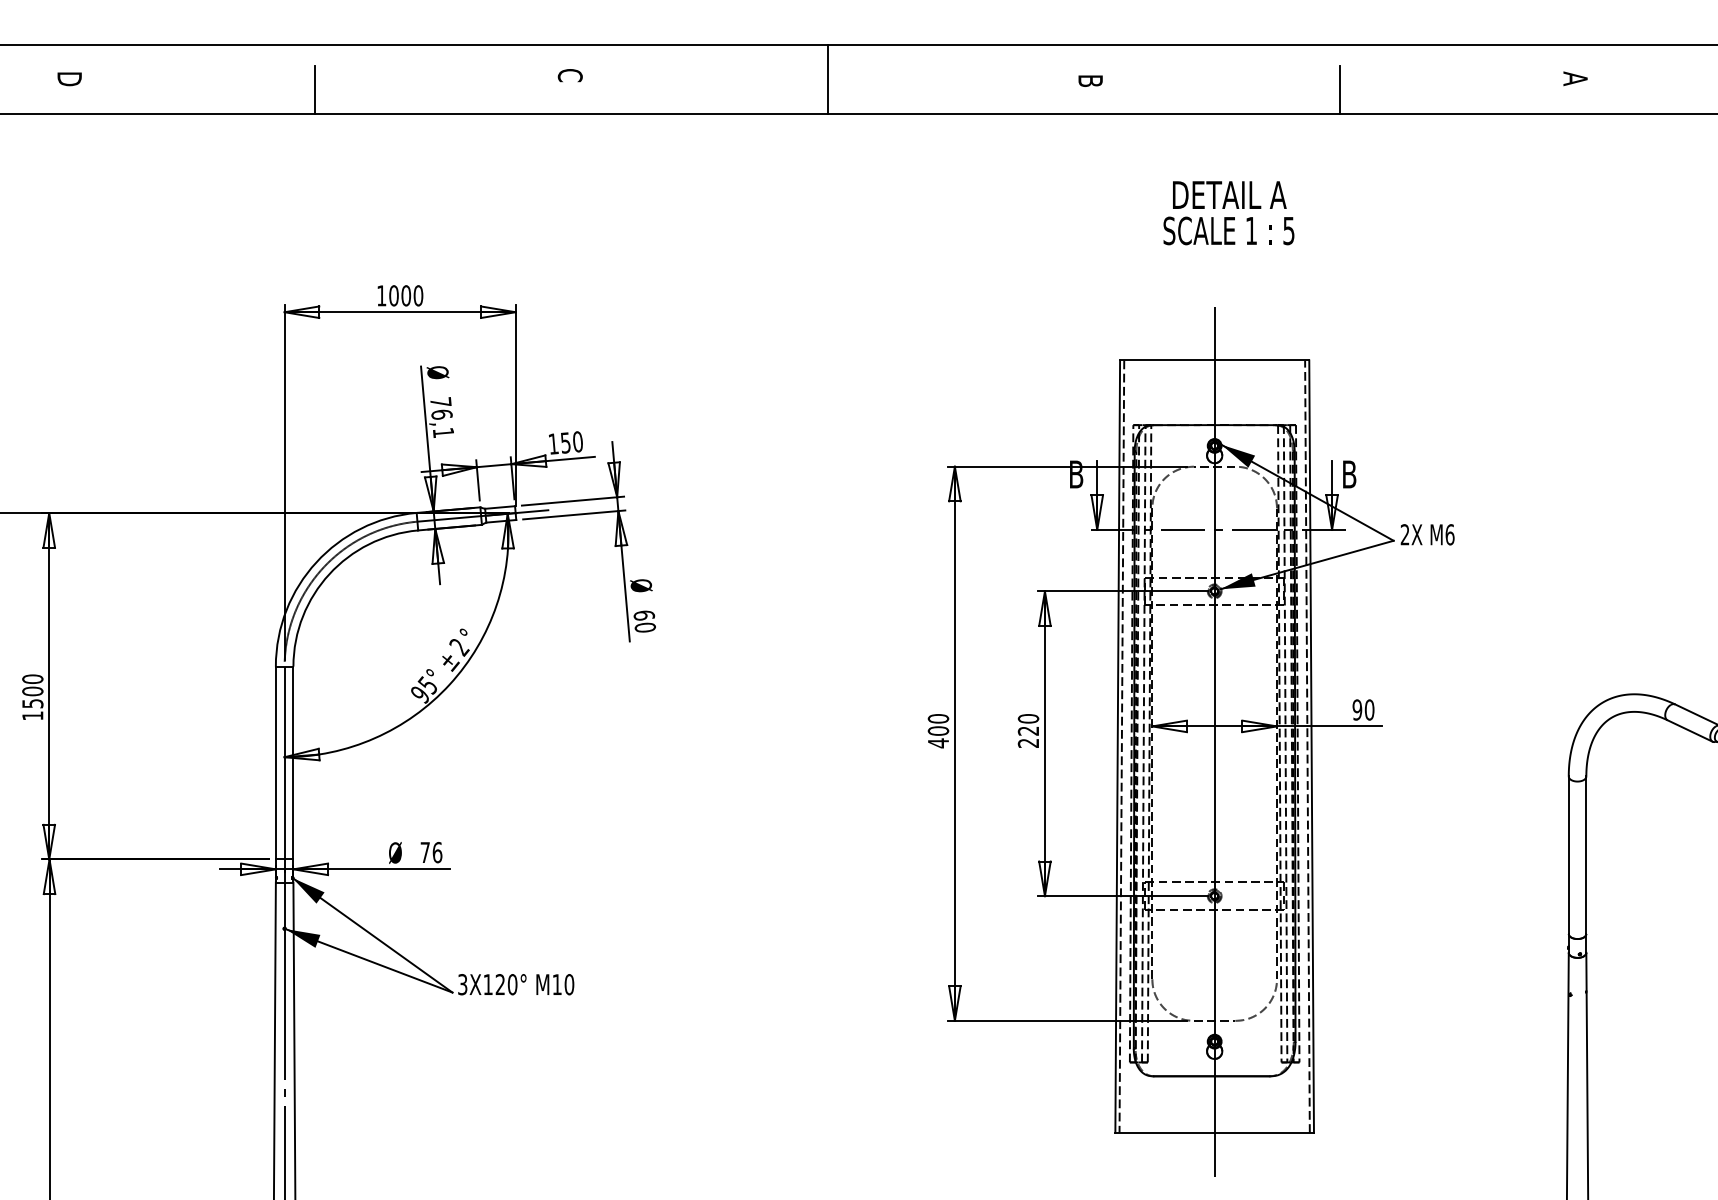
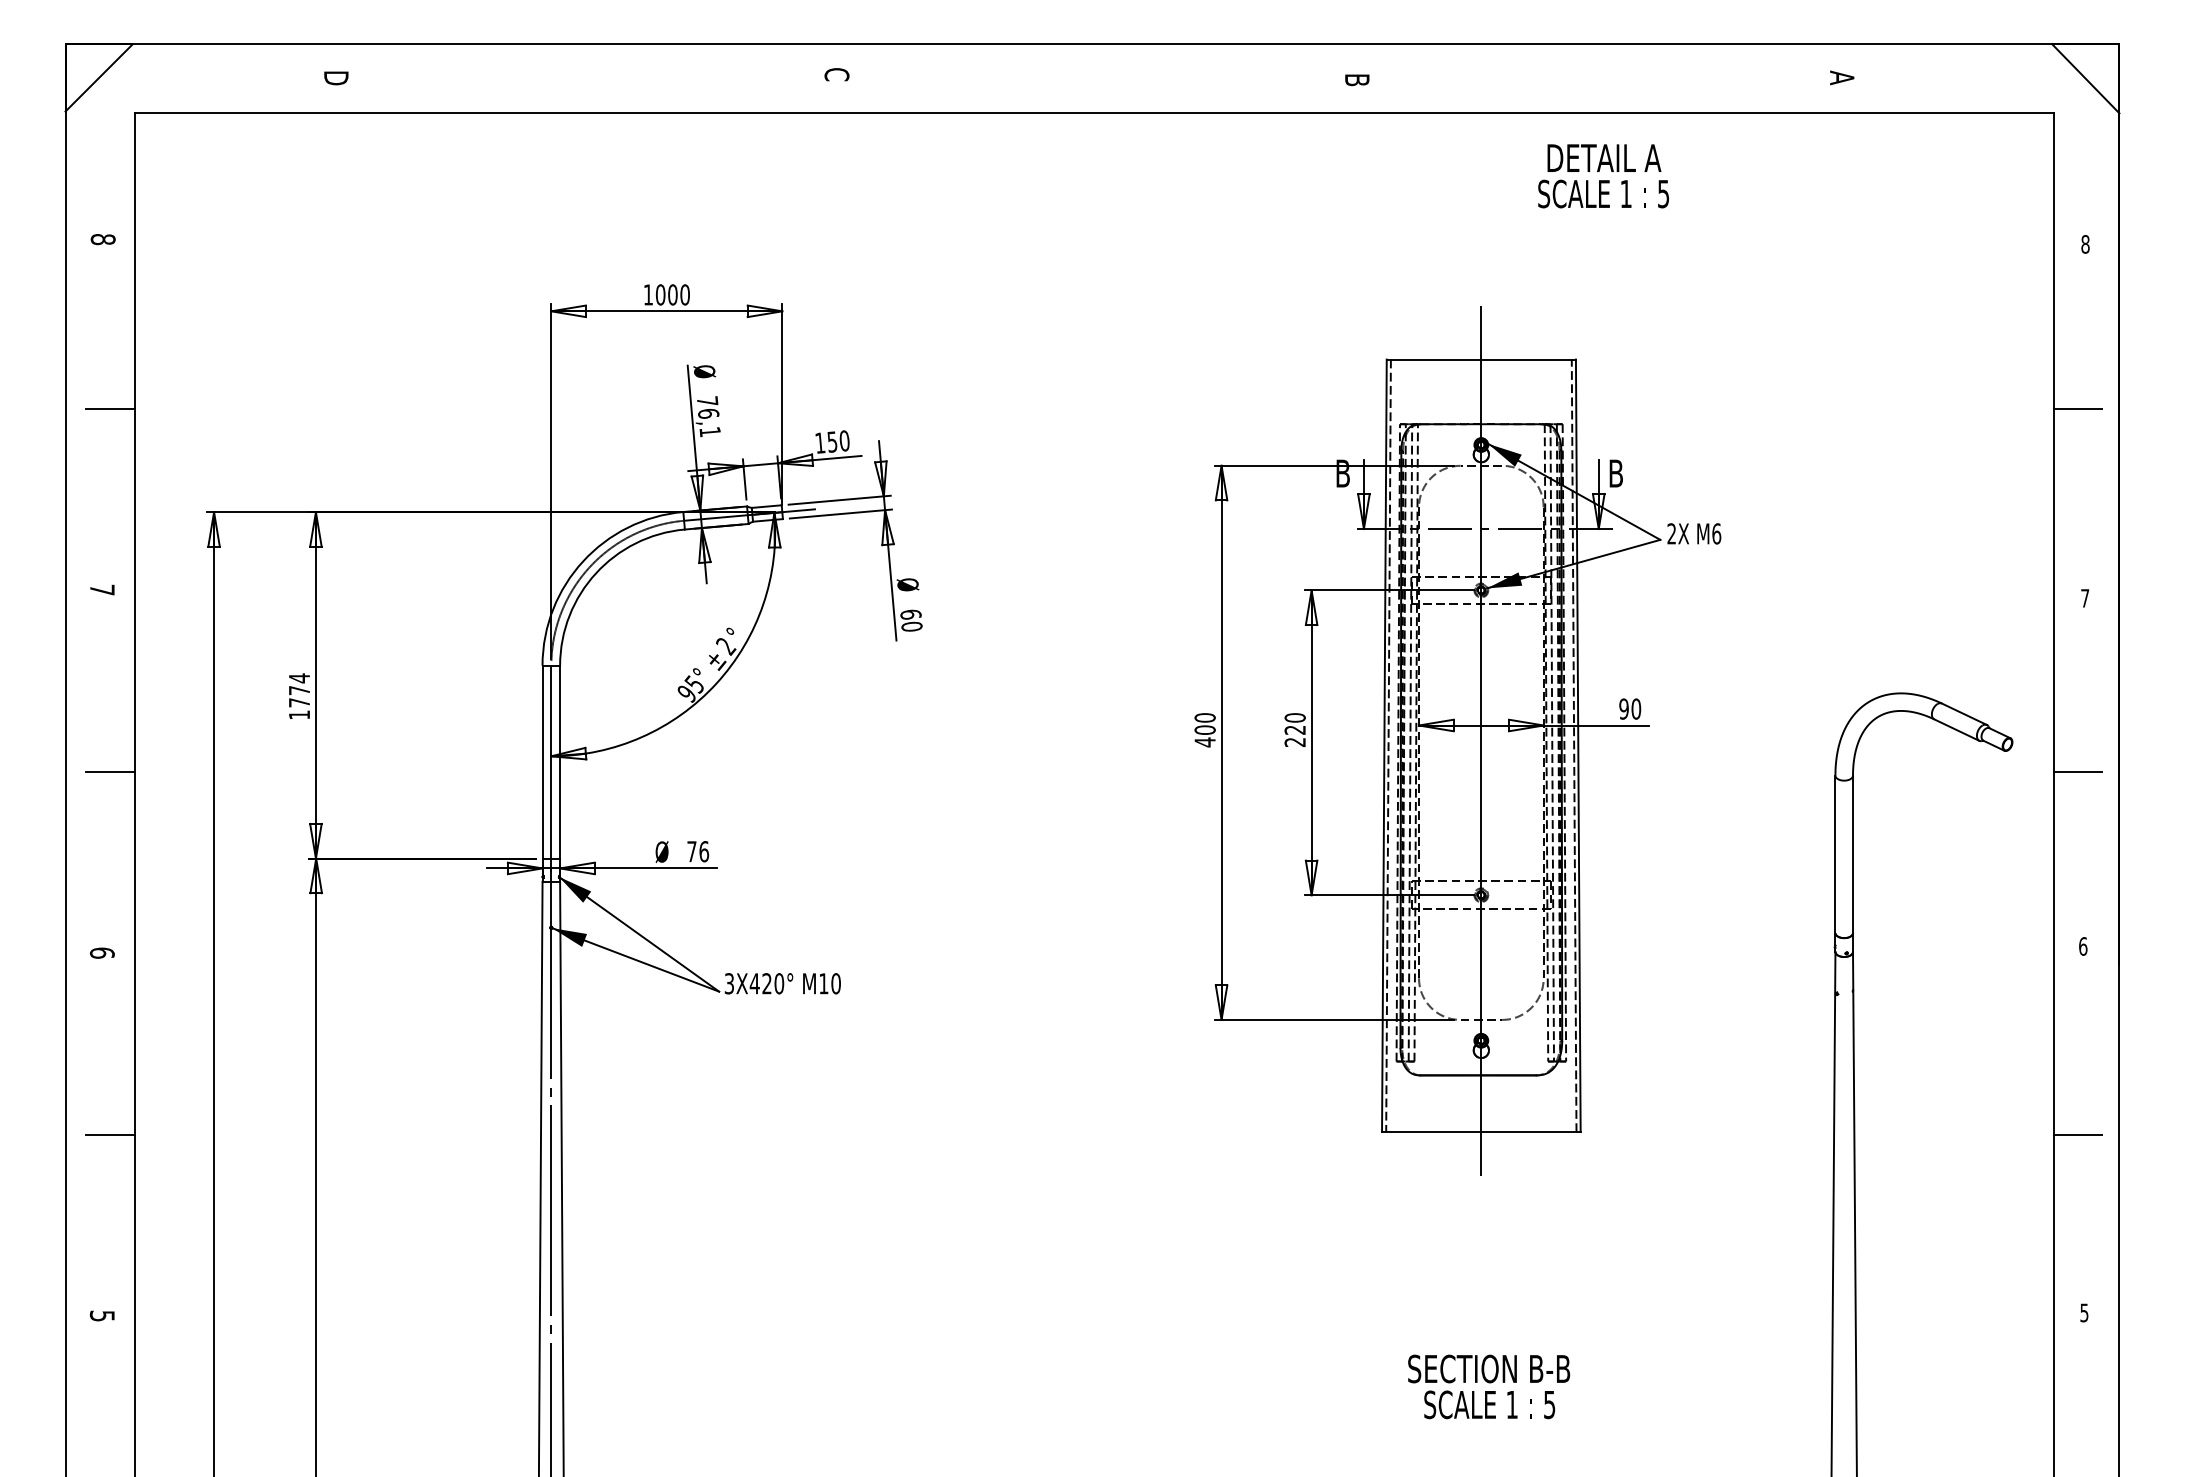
line: (827, 79) -> (1094, 78), removed
line: (314, 89) -> (581, 88), removed
line: (1339, 89) -> (1606, 88), removed
text: (1228, 213) -> (1603, 176), moved
text: (32, 691) -> (299, 690), 1500 -> 1774
text: (487, 984) -> (754, 983), 3X120° -> 3X420°

